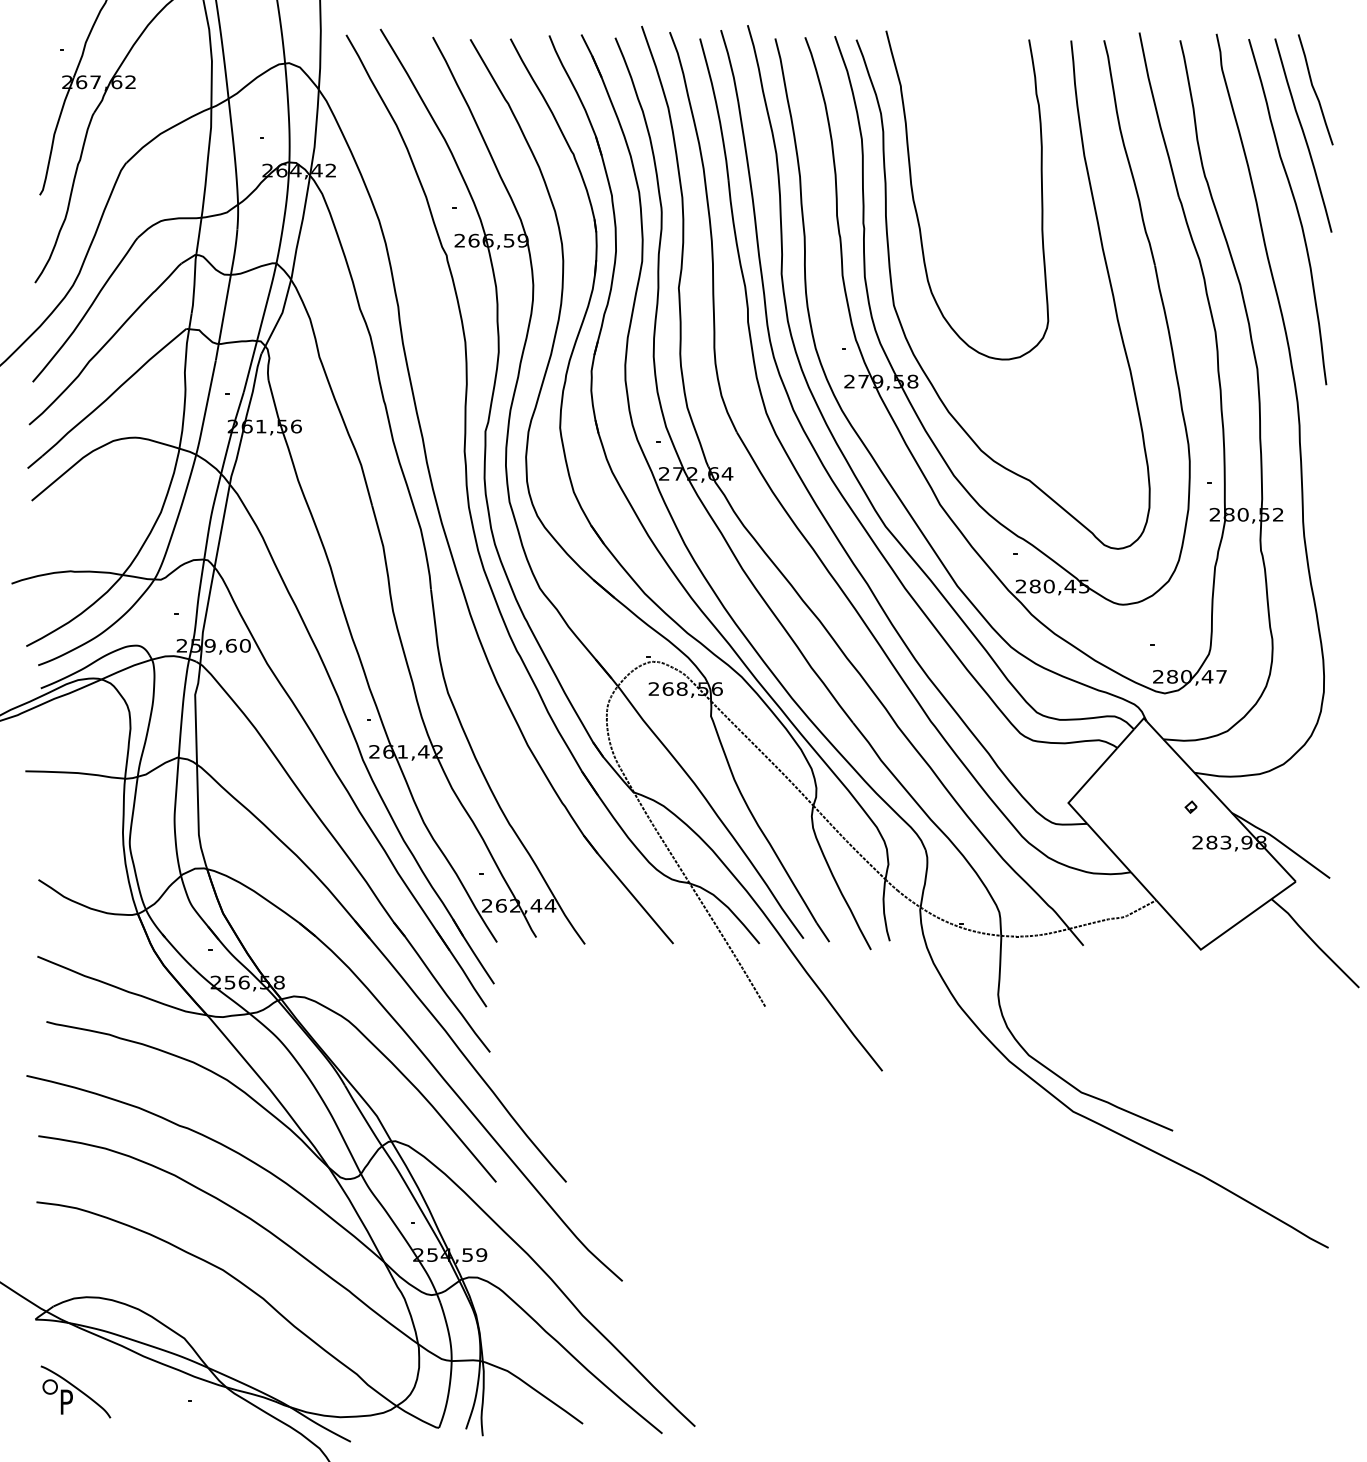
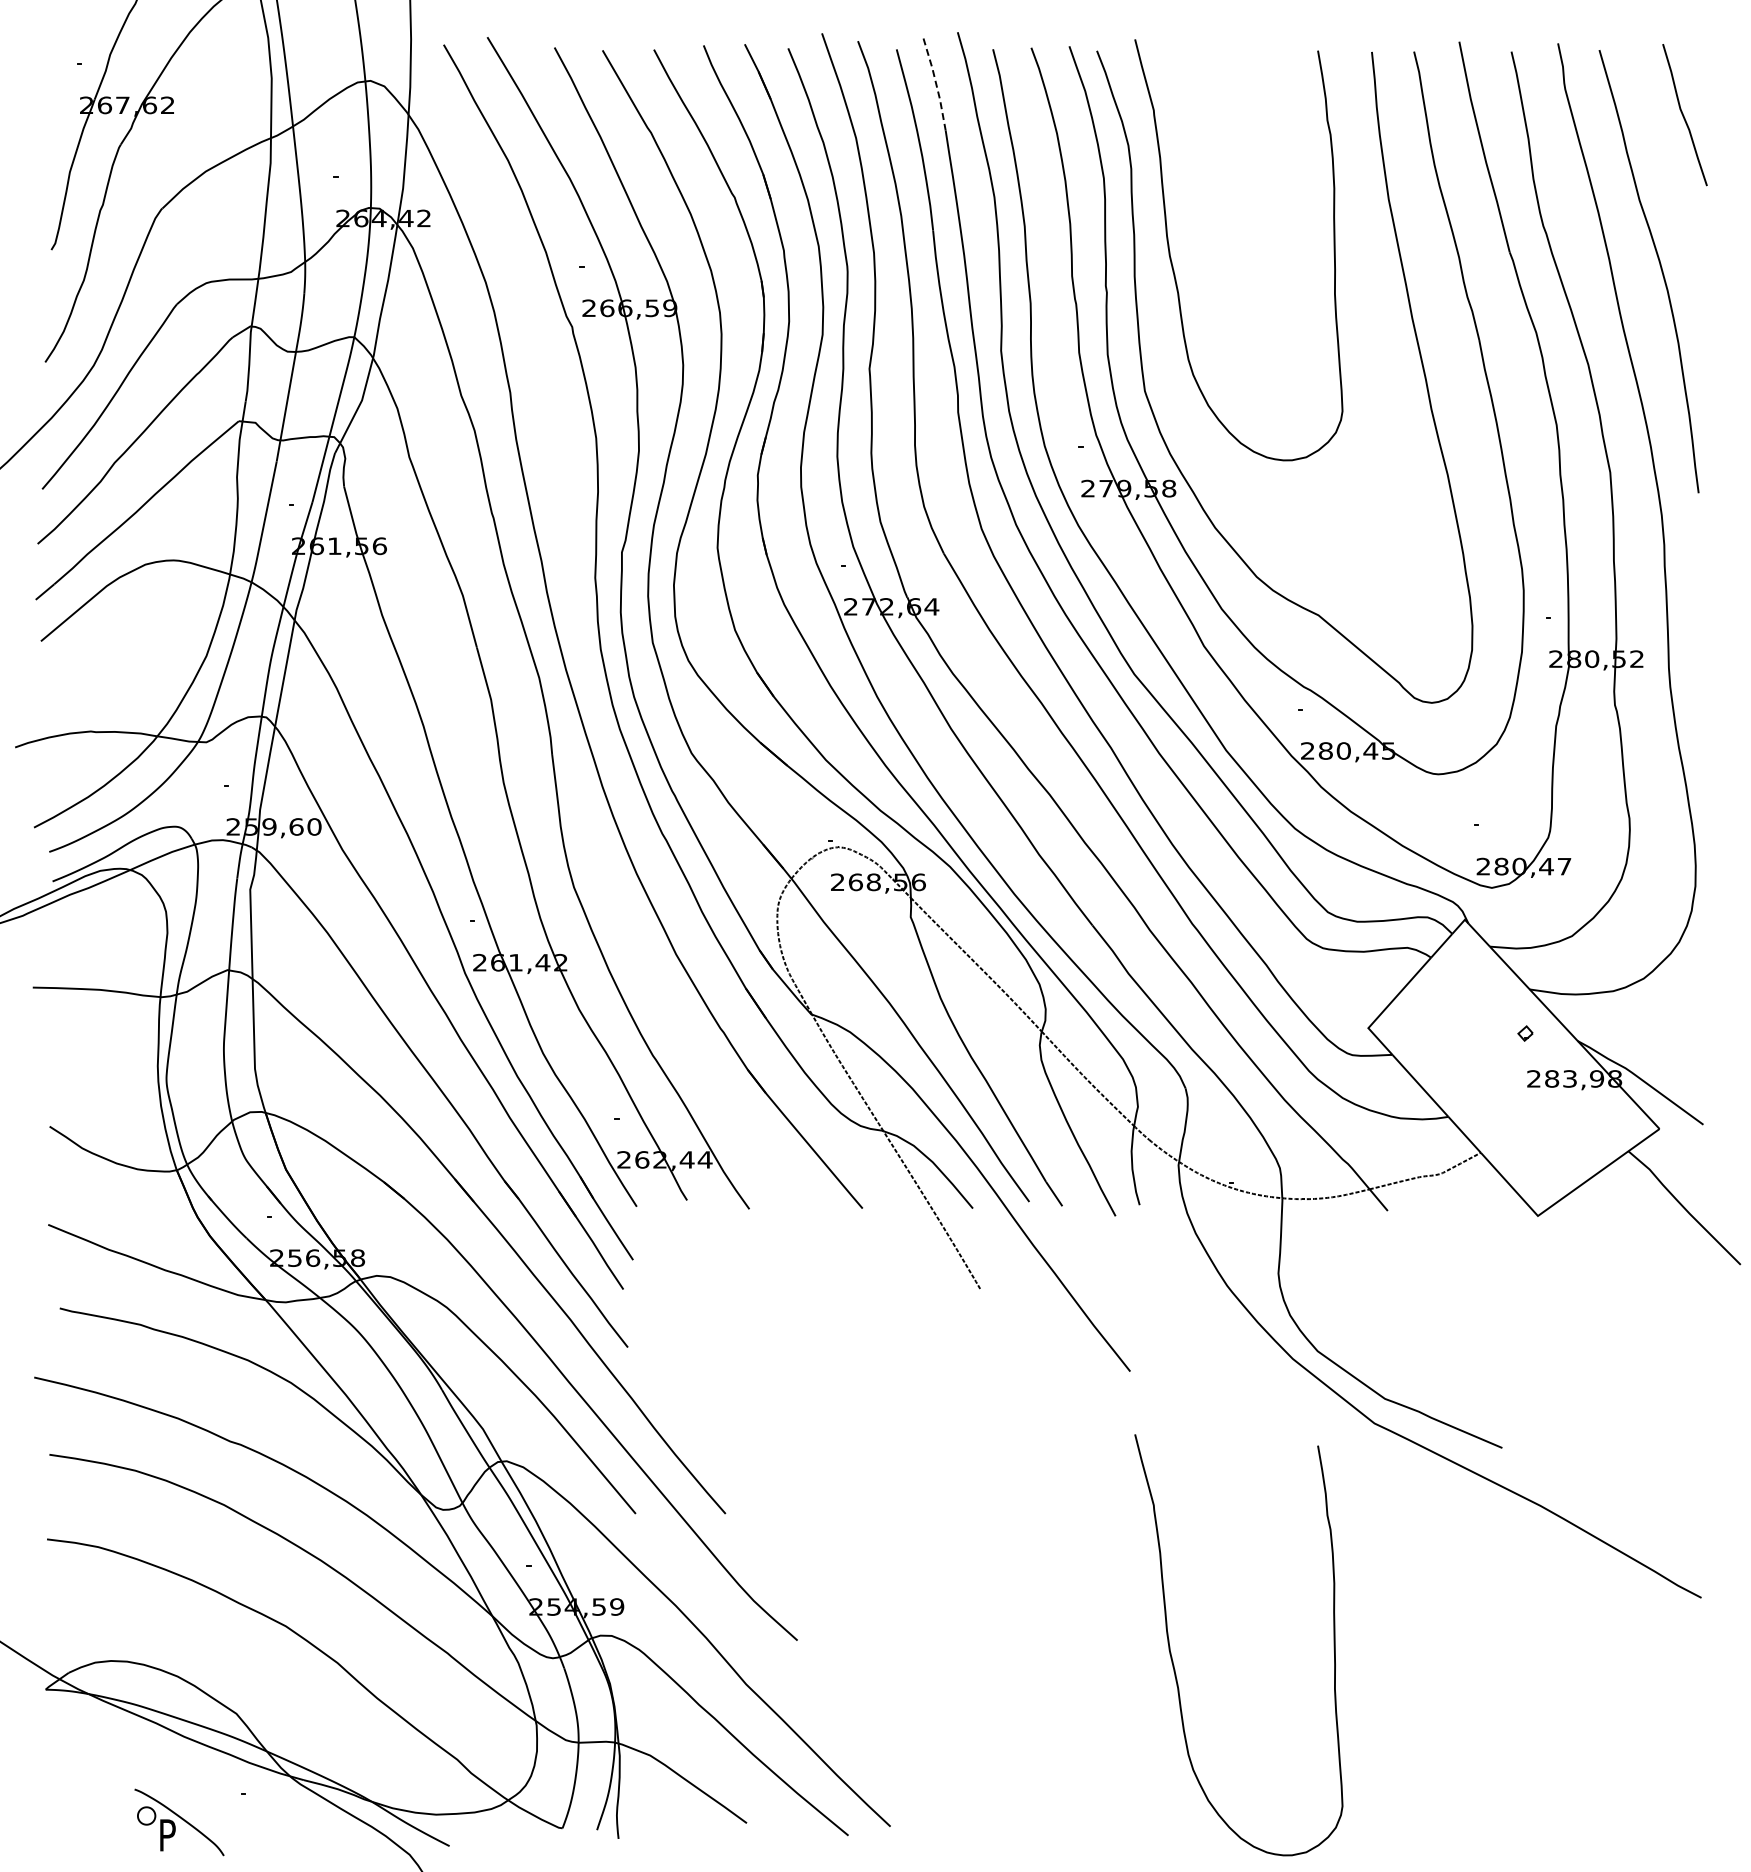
line: (731, 65) -> (936, 83), solid -> dashed
curve: (1303, 135) -> (1669, 173), removed
curve: (915, 1293) -> (1172, 1656), added
part: (75, 1392) -> (179, 1822), moved

